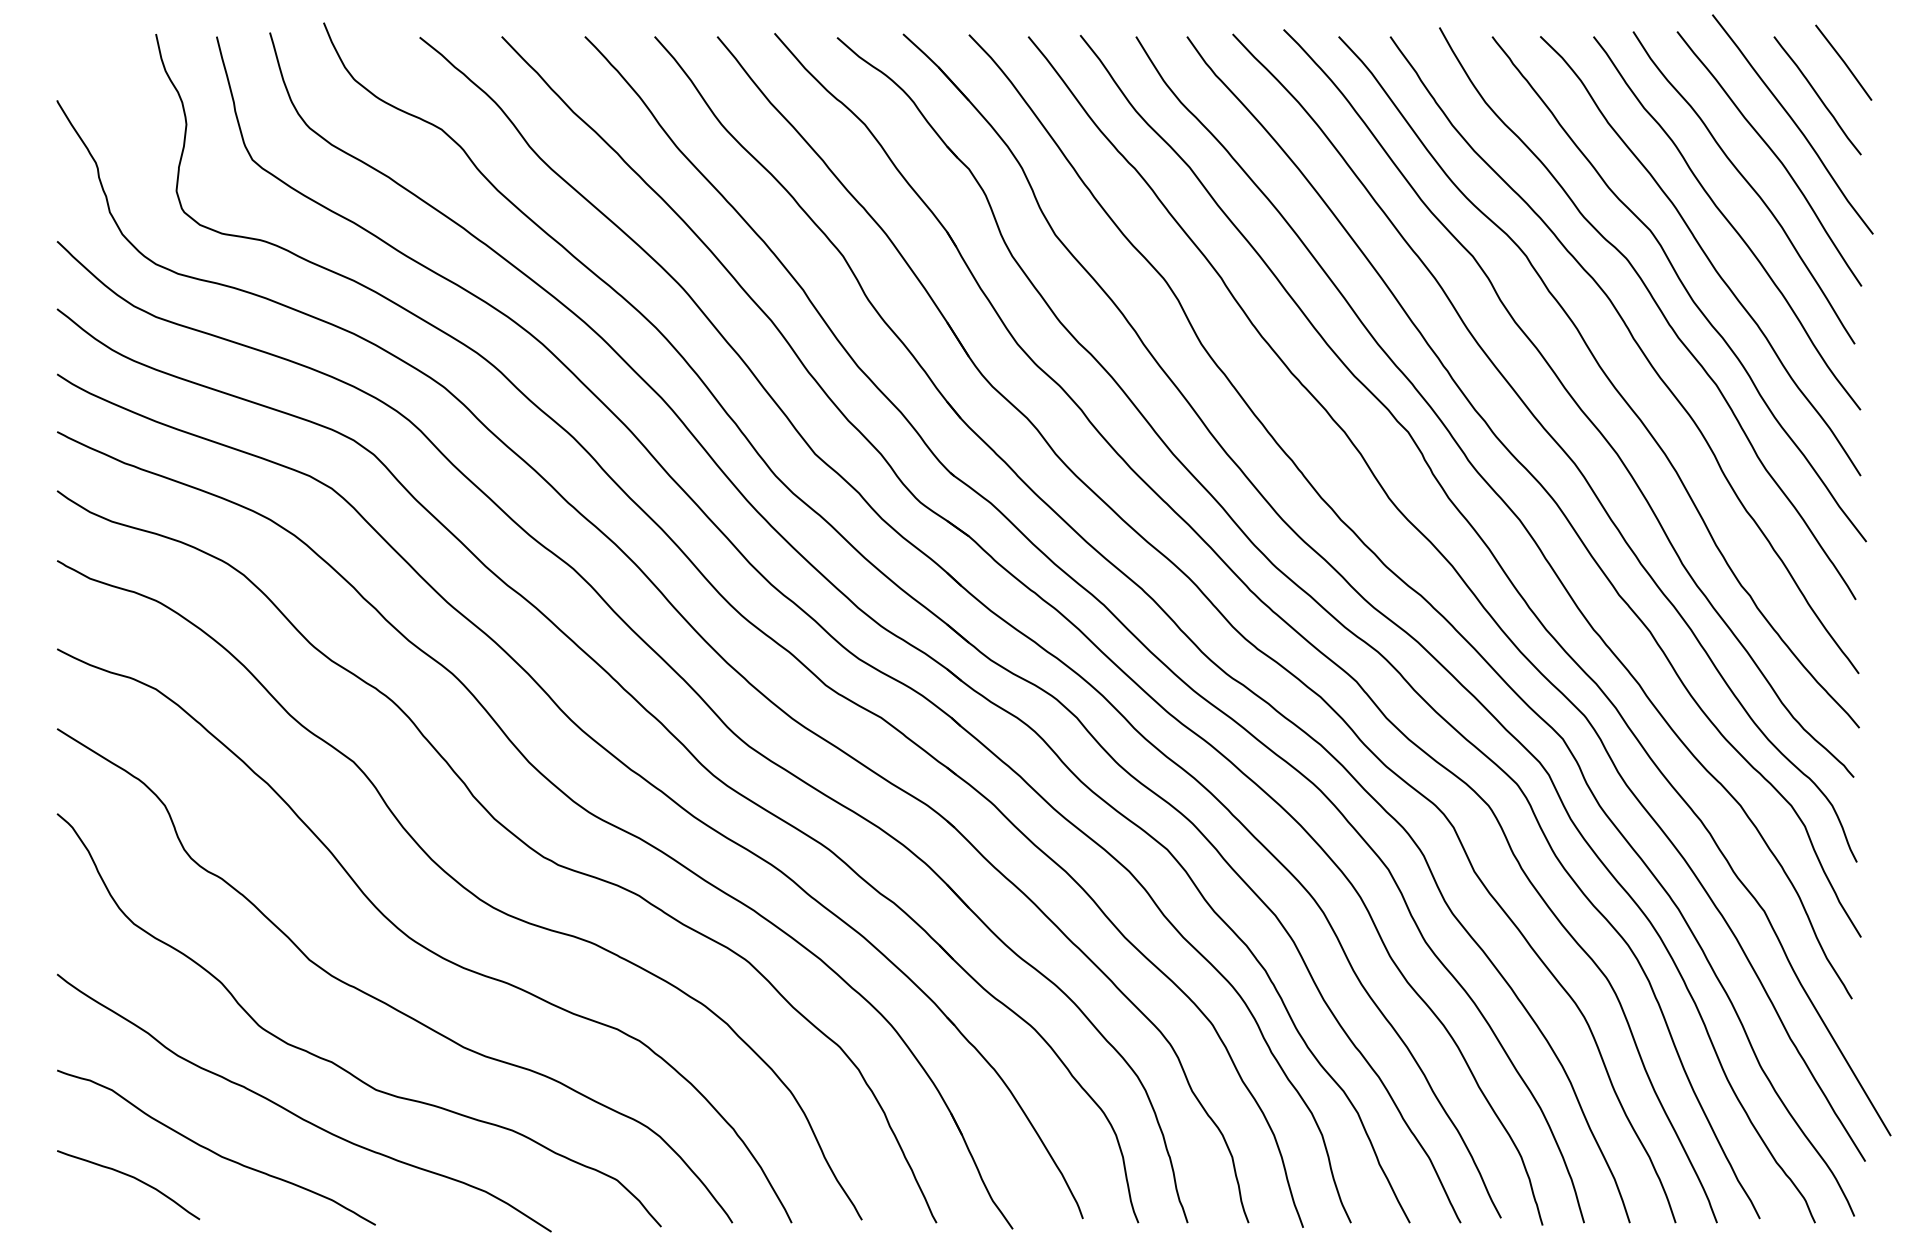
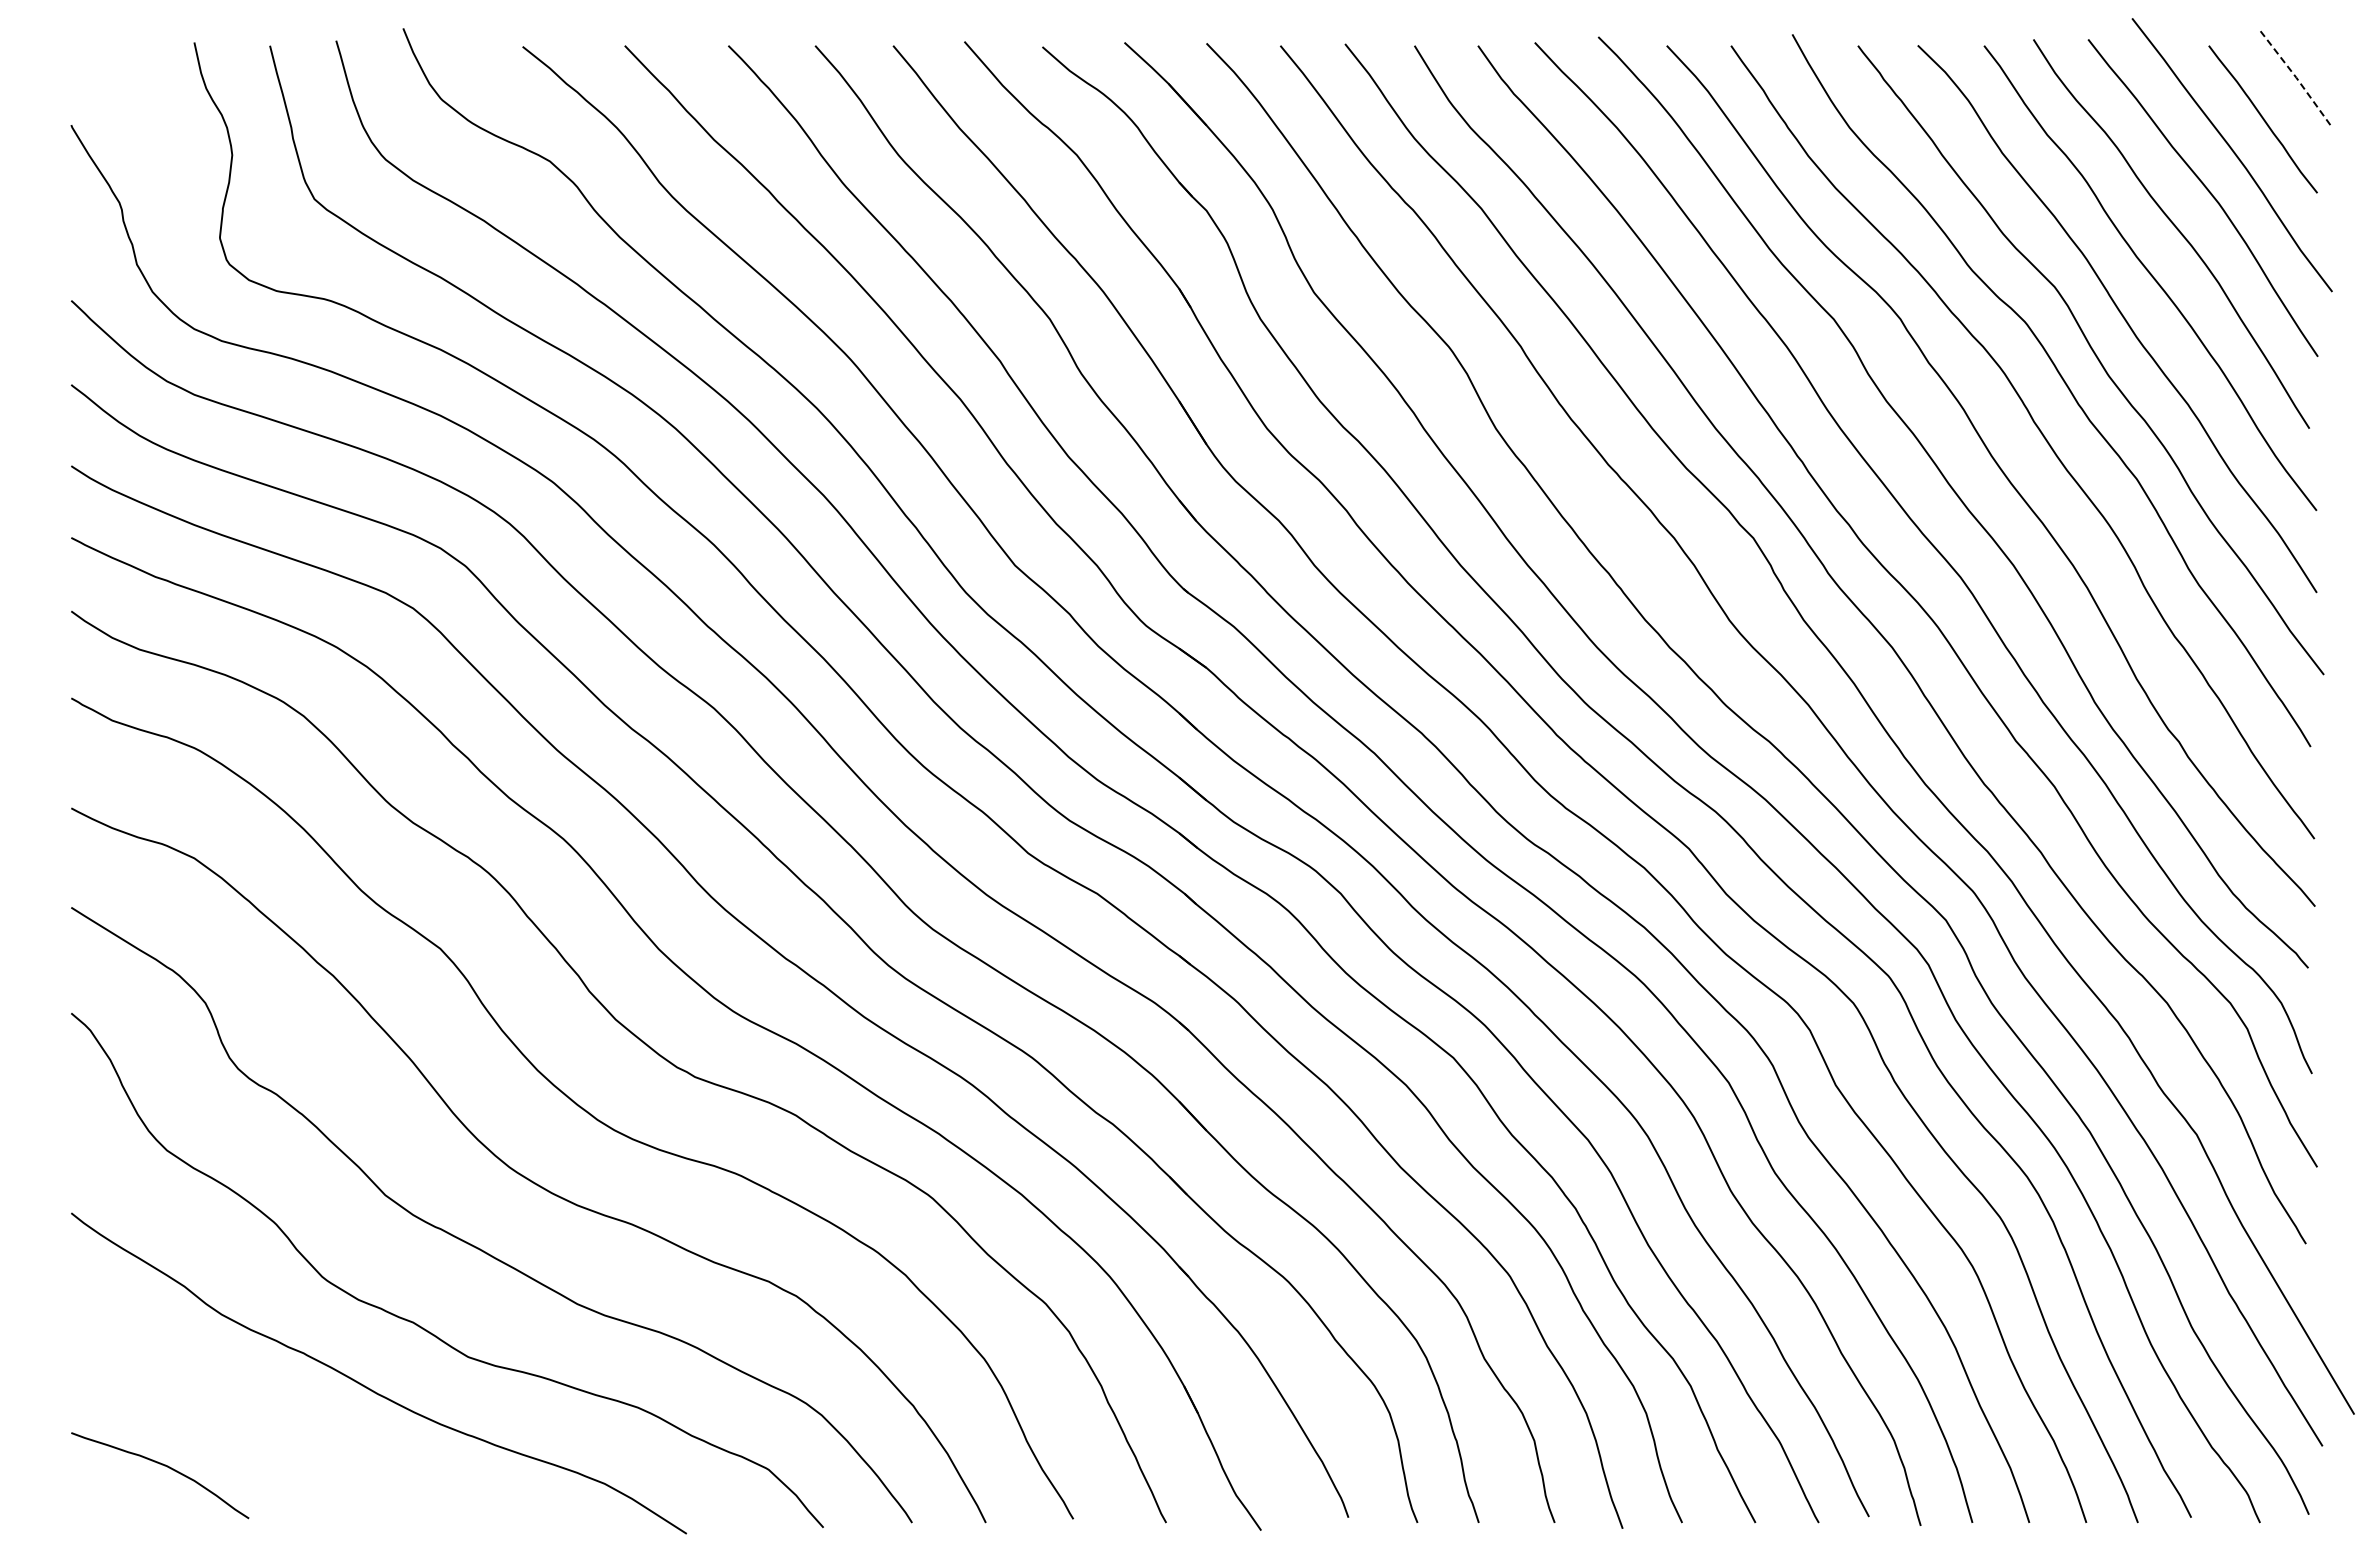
line: (1844, 62) -> (2296, 77), solid -> dashed
curve: (213, 1151) -> (266, 1433), removed

